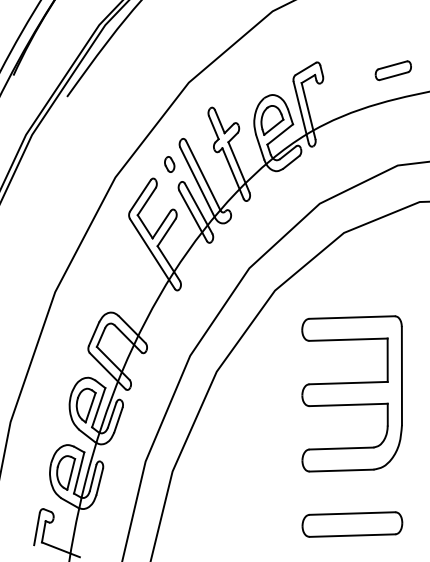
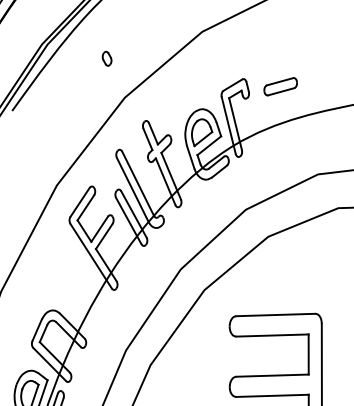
part: (392, 70) -> (279, 86), moved
part: (169, 164) -> (106, 58), moved

